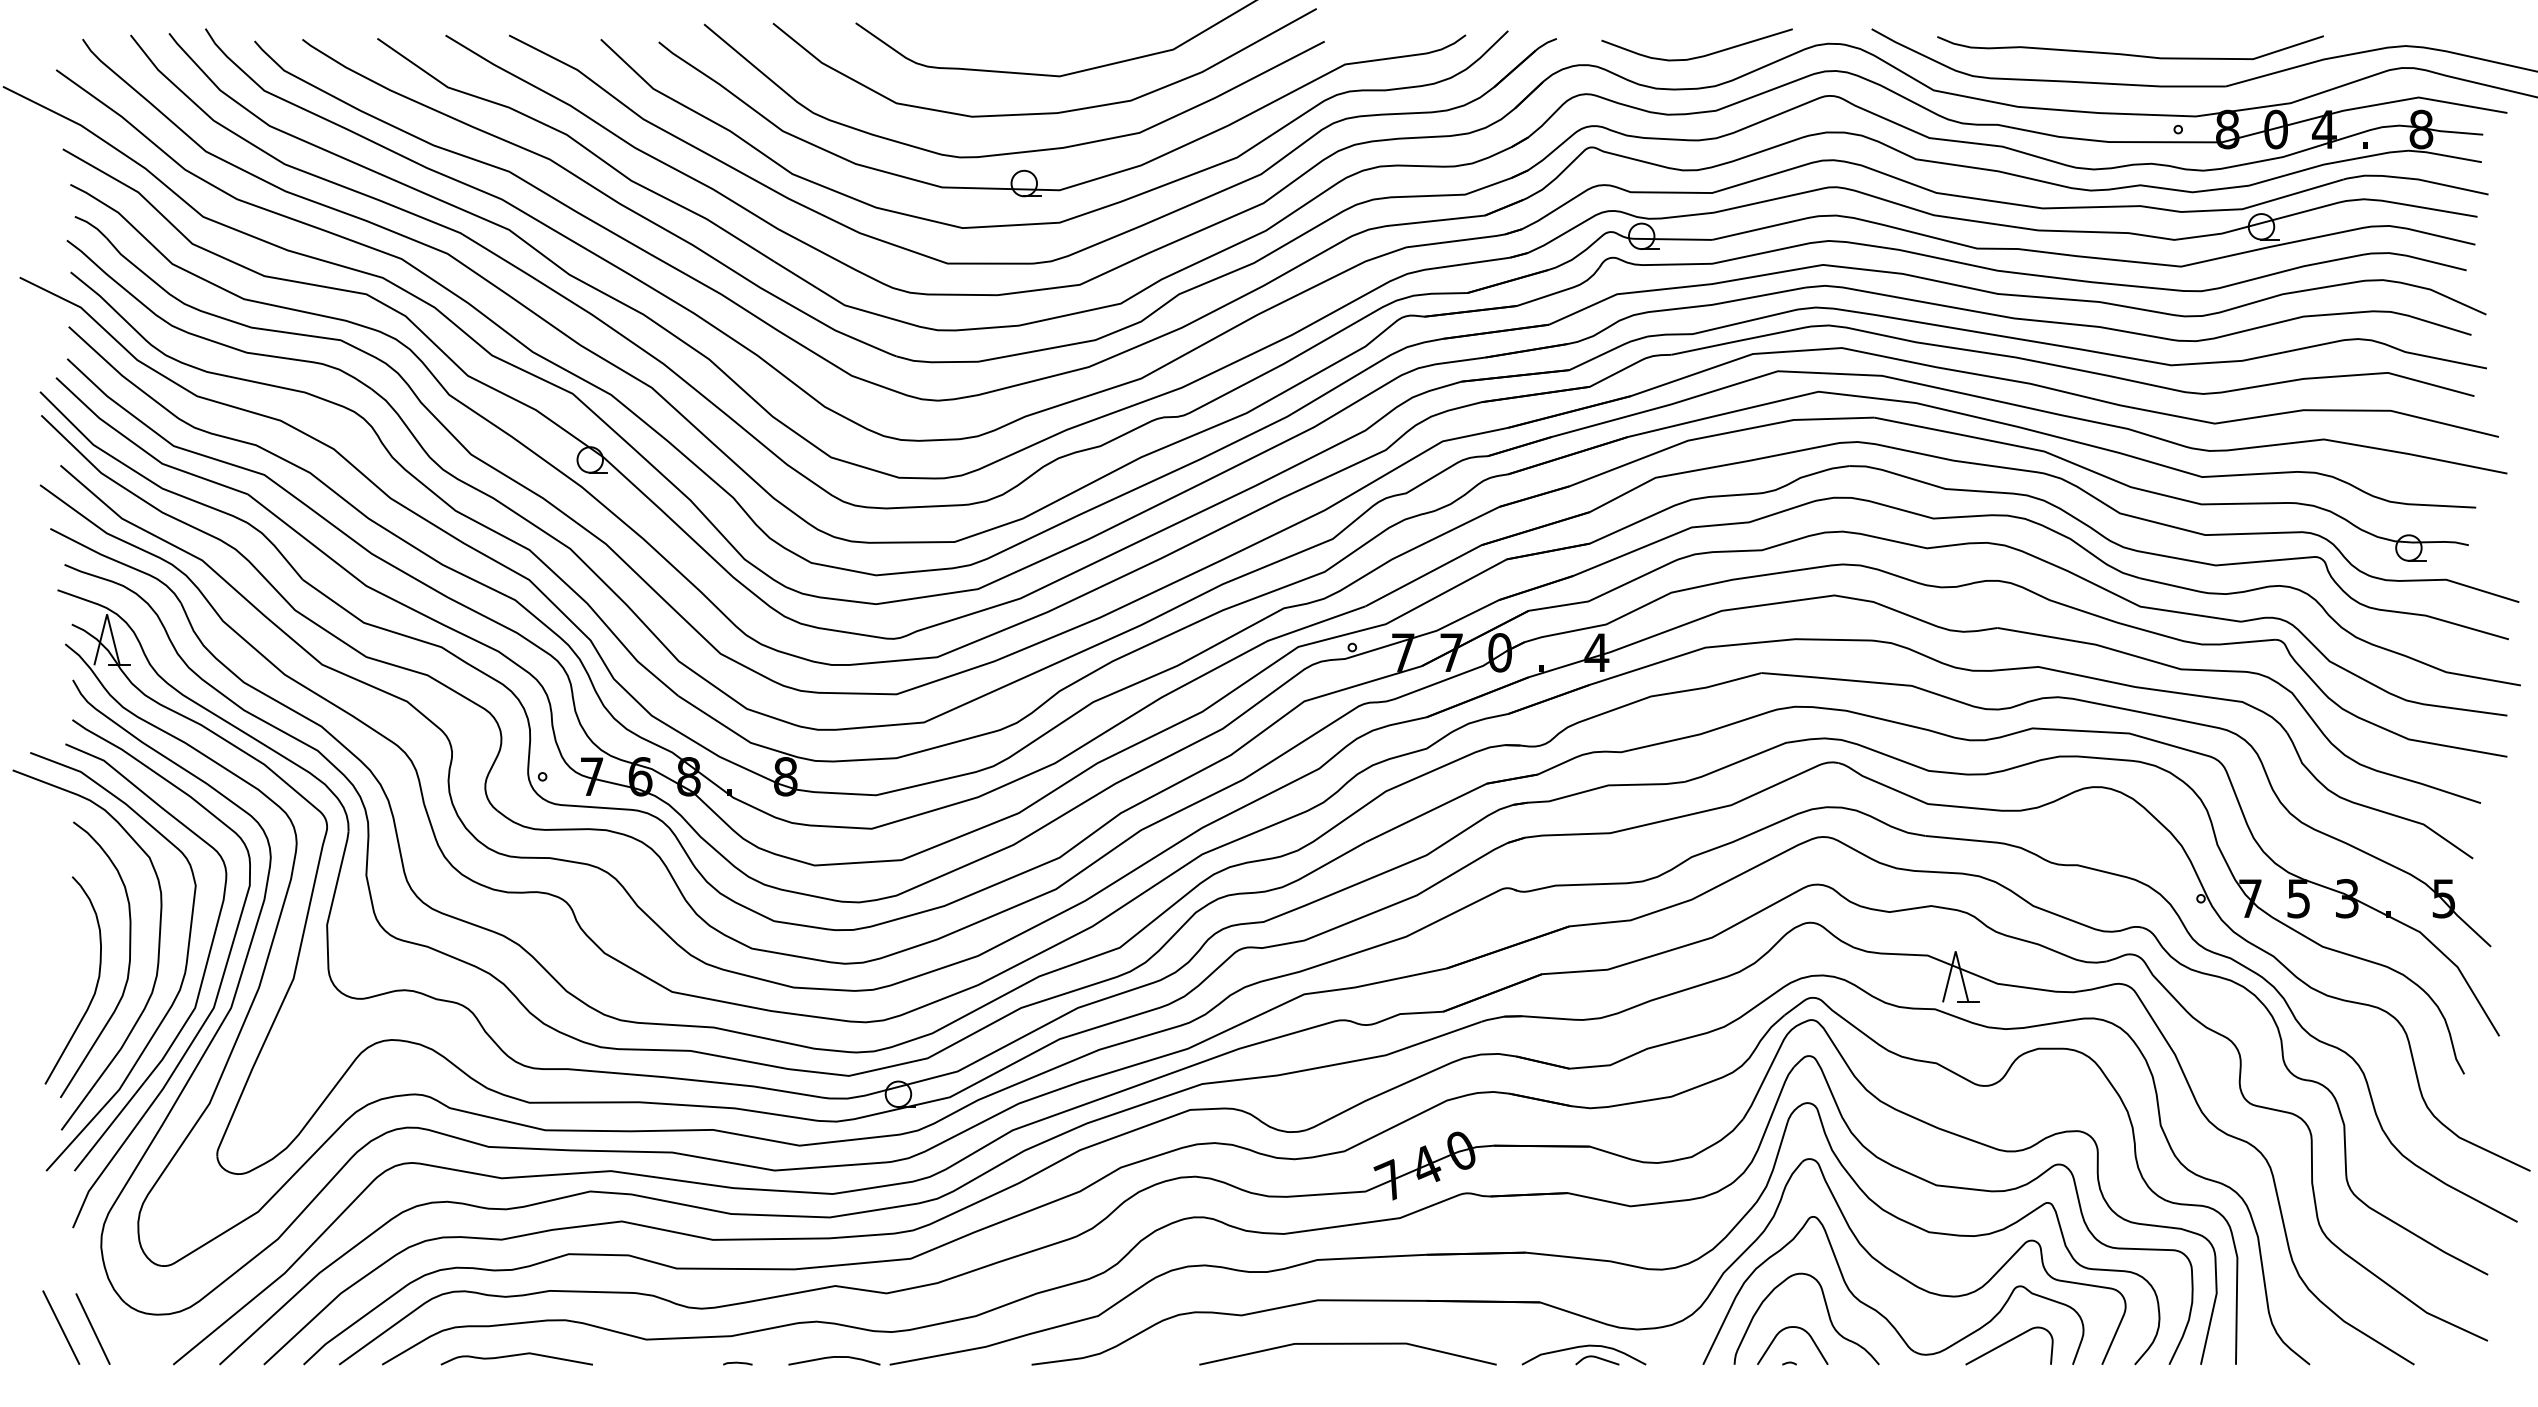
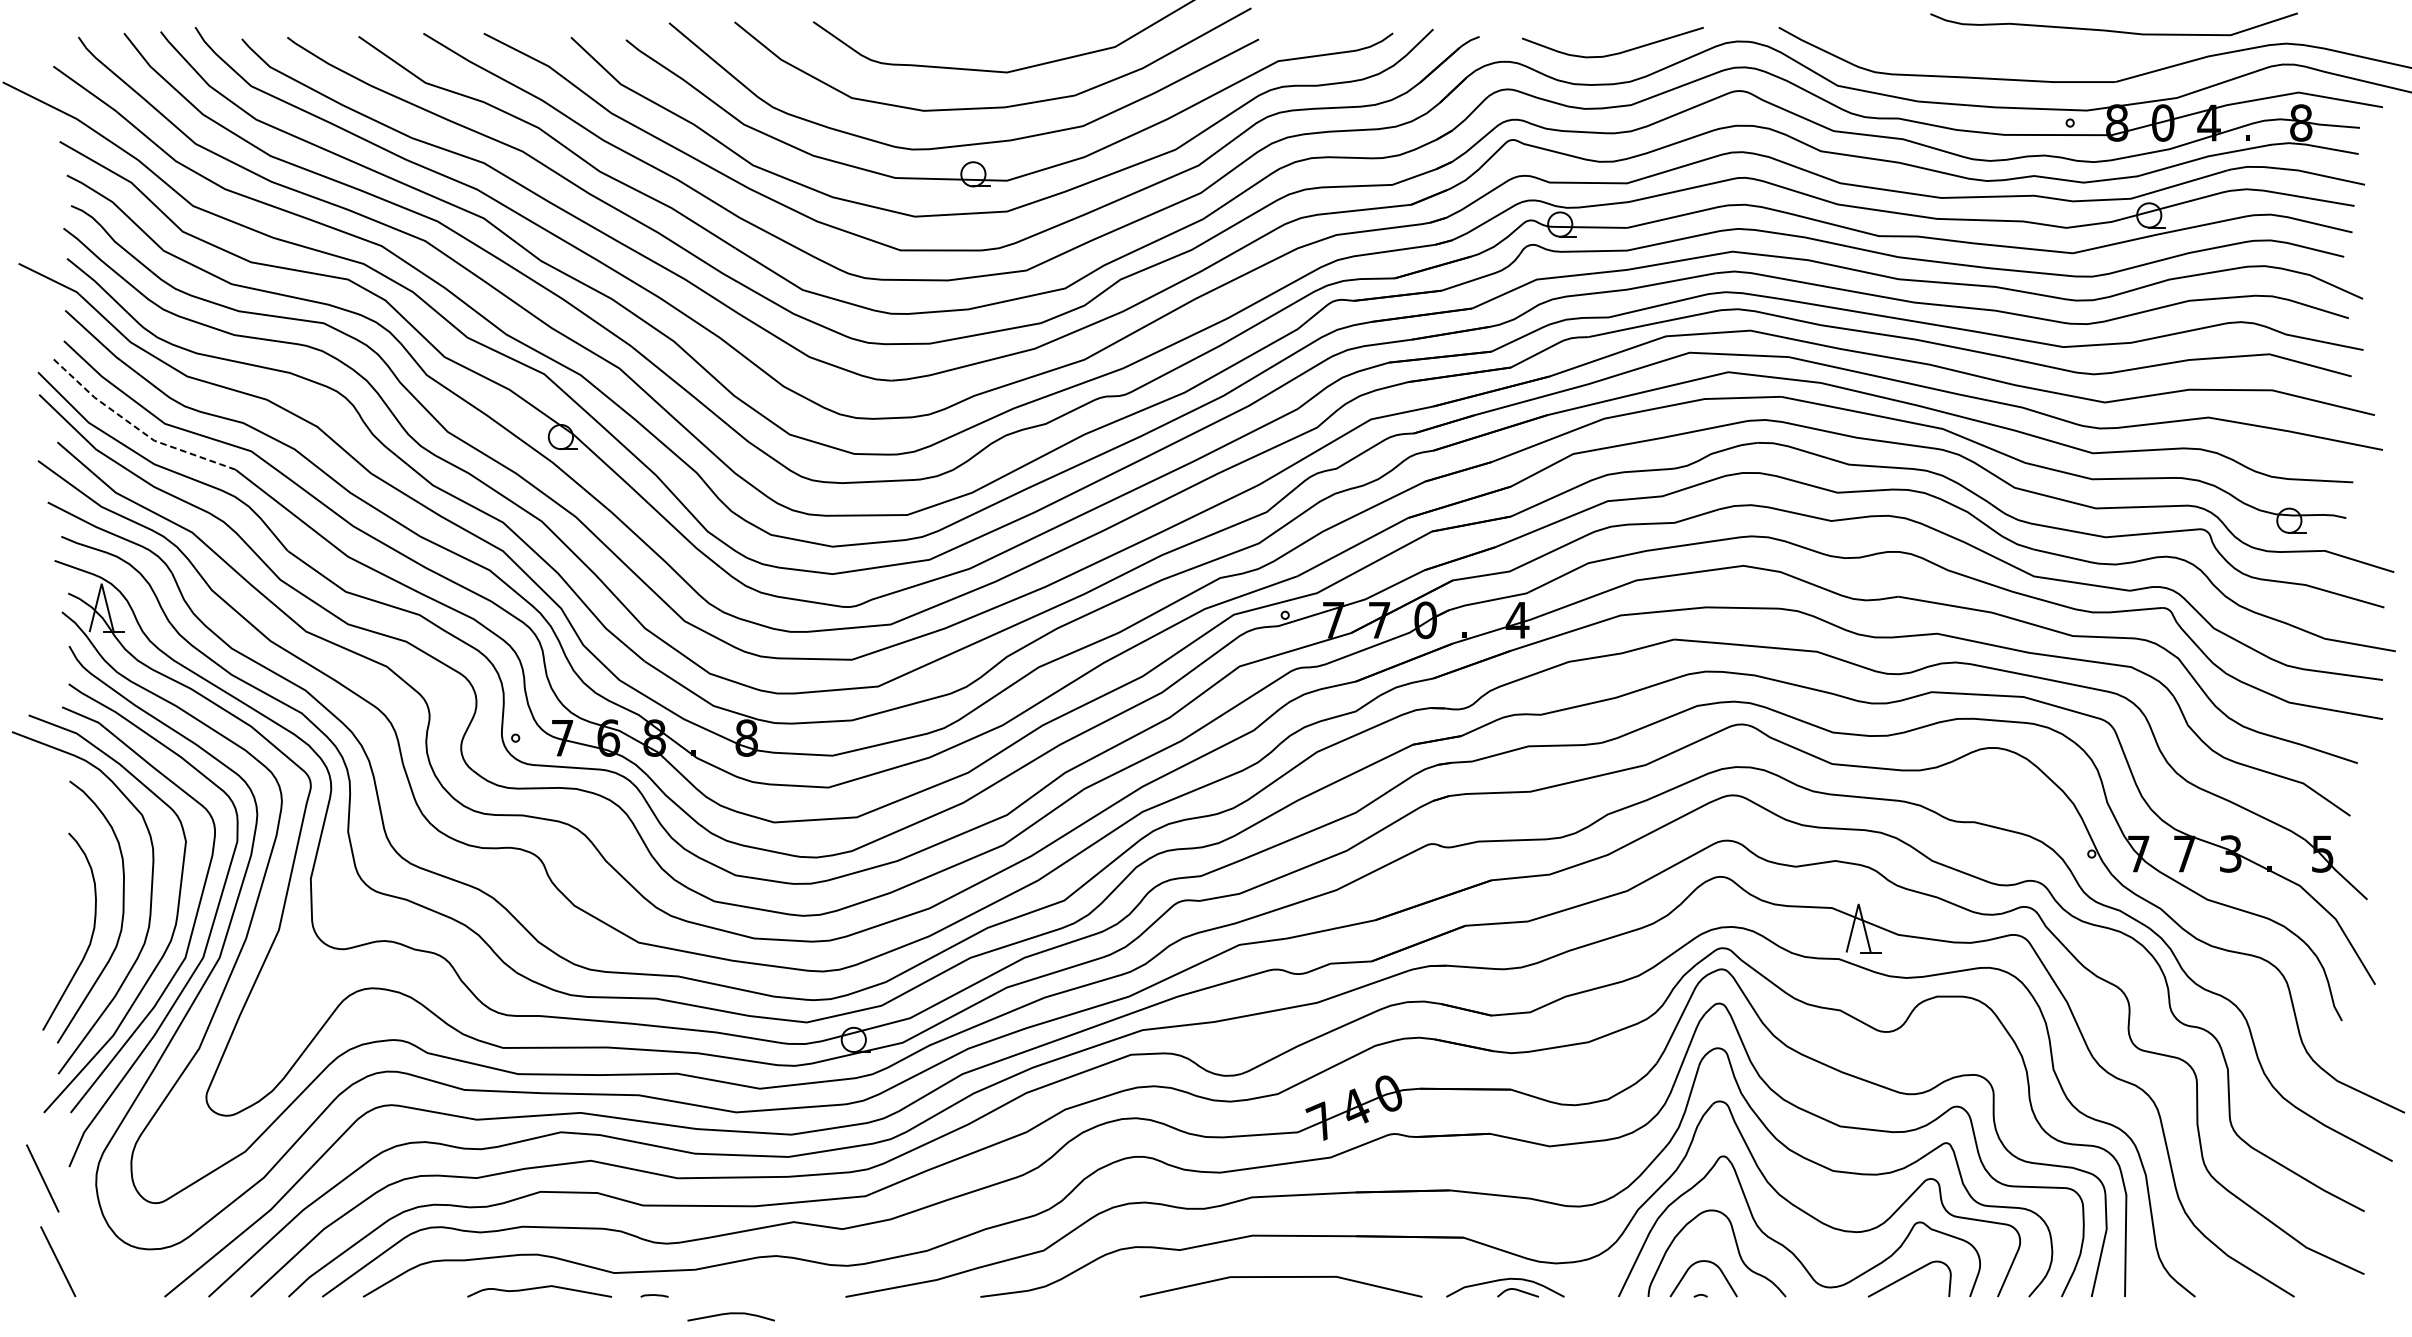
curve: (2130, 54) -> (2114, 30), moved
line: (143, 449) -> (136, 427), solid -> dashed
text: (2298, 898) -> (2184, 853), 5 -> 7
line: (92, 1328) -> (42, 1177), moved
curve: (515, 1356) -> (538, 1289), moved
curve: (834, 1357) -> (731, 1313), moved
line: (737, 1363) -> (654, 1295), moved

